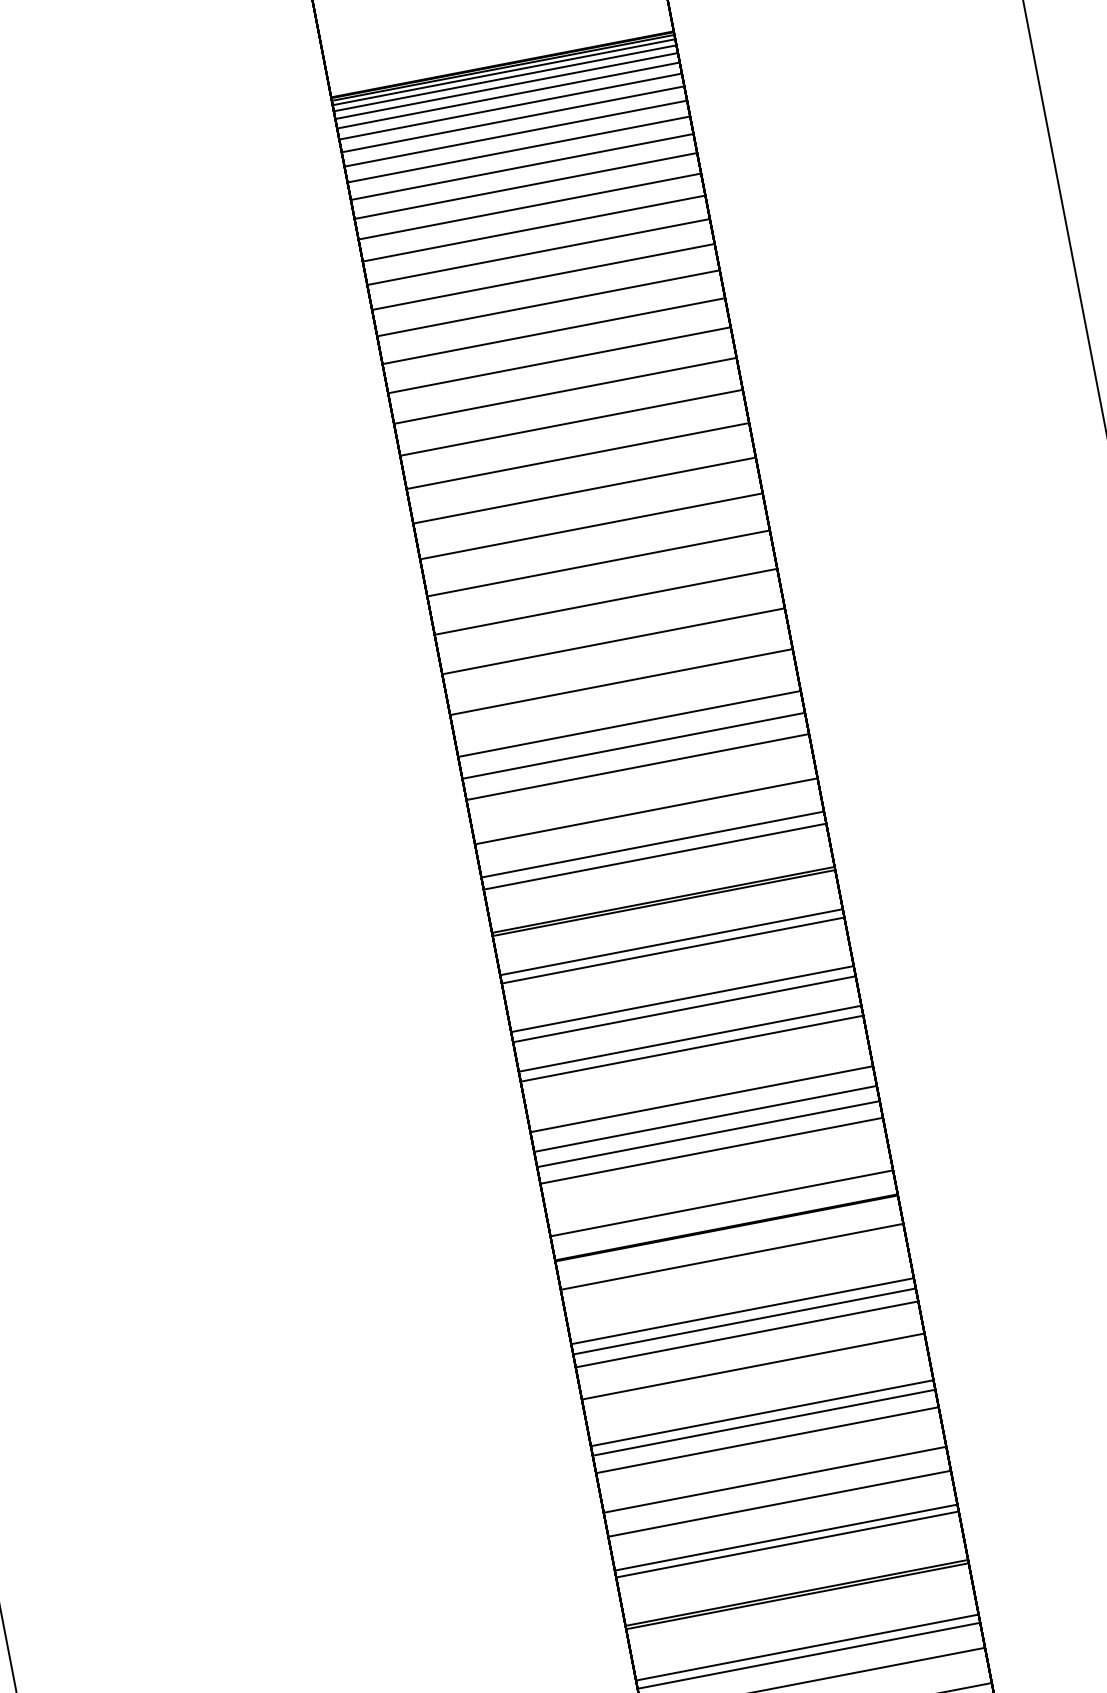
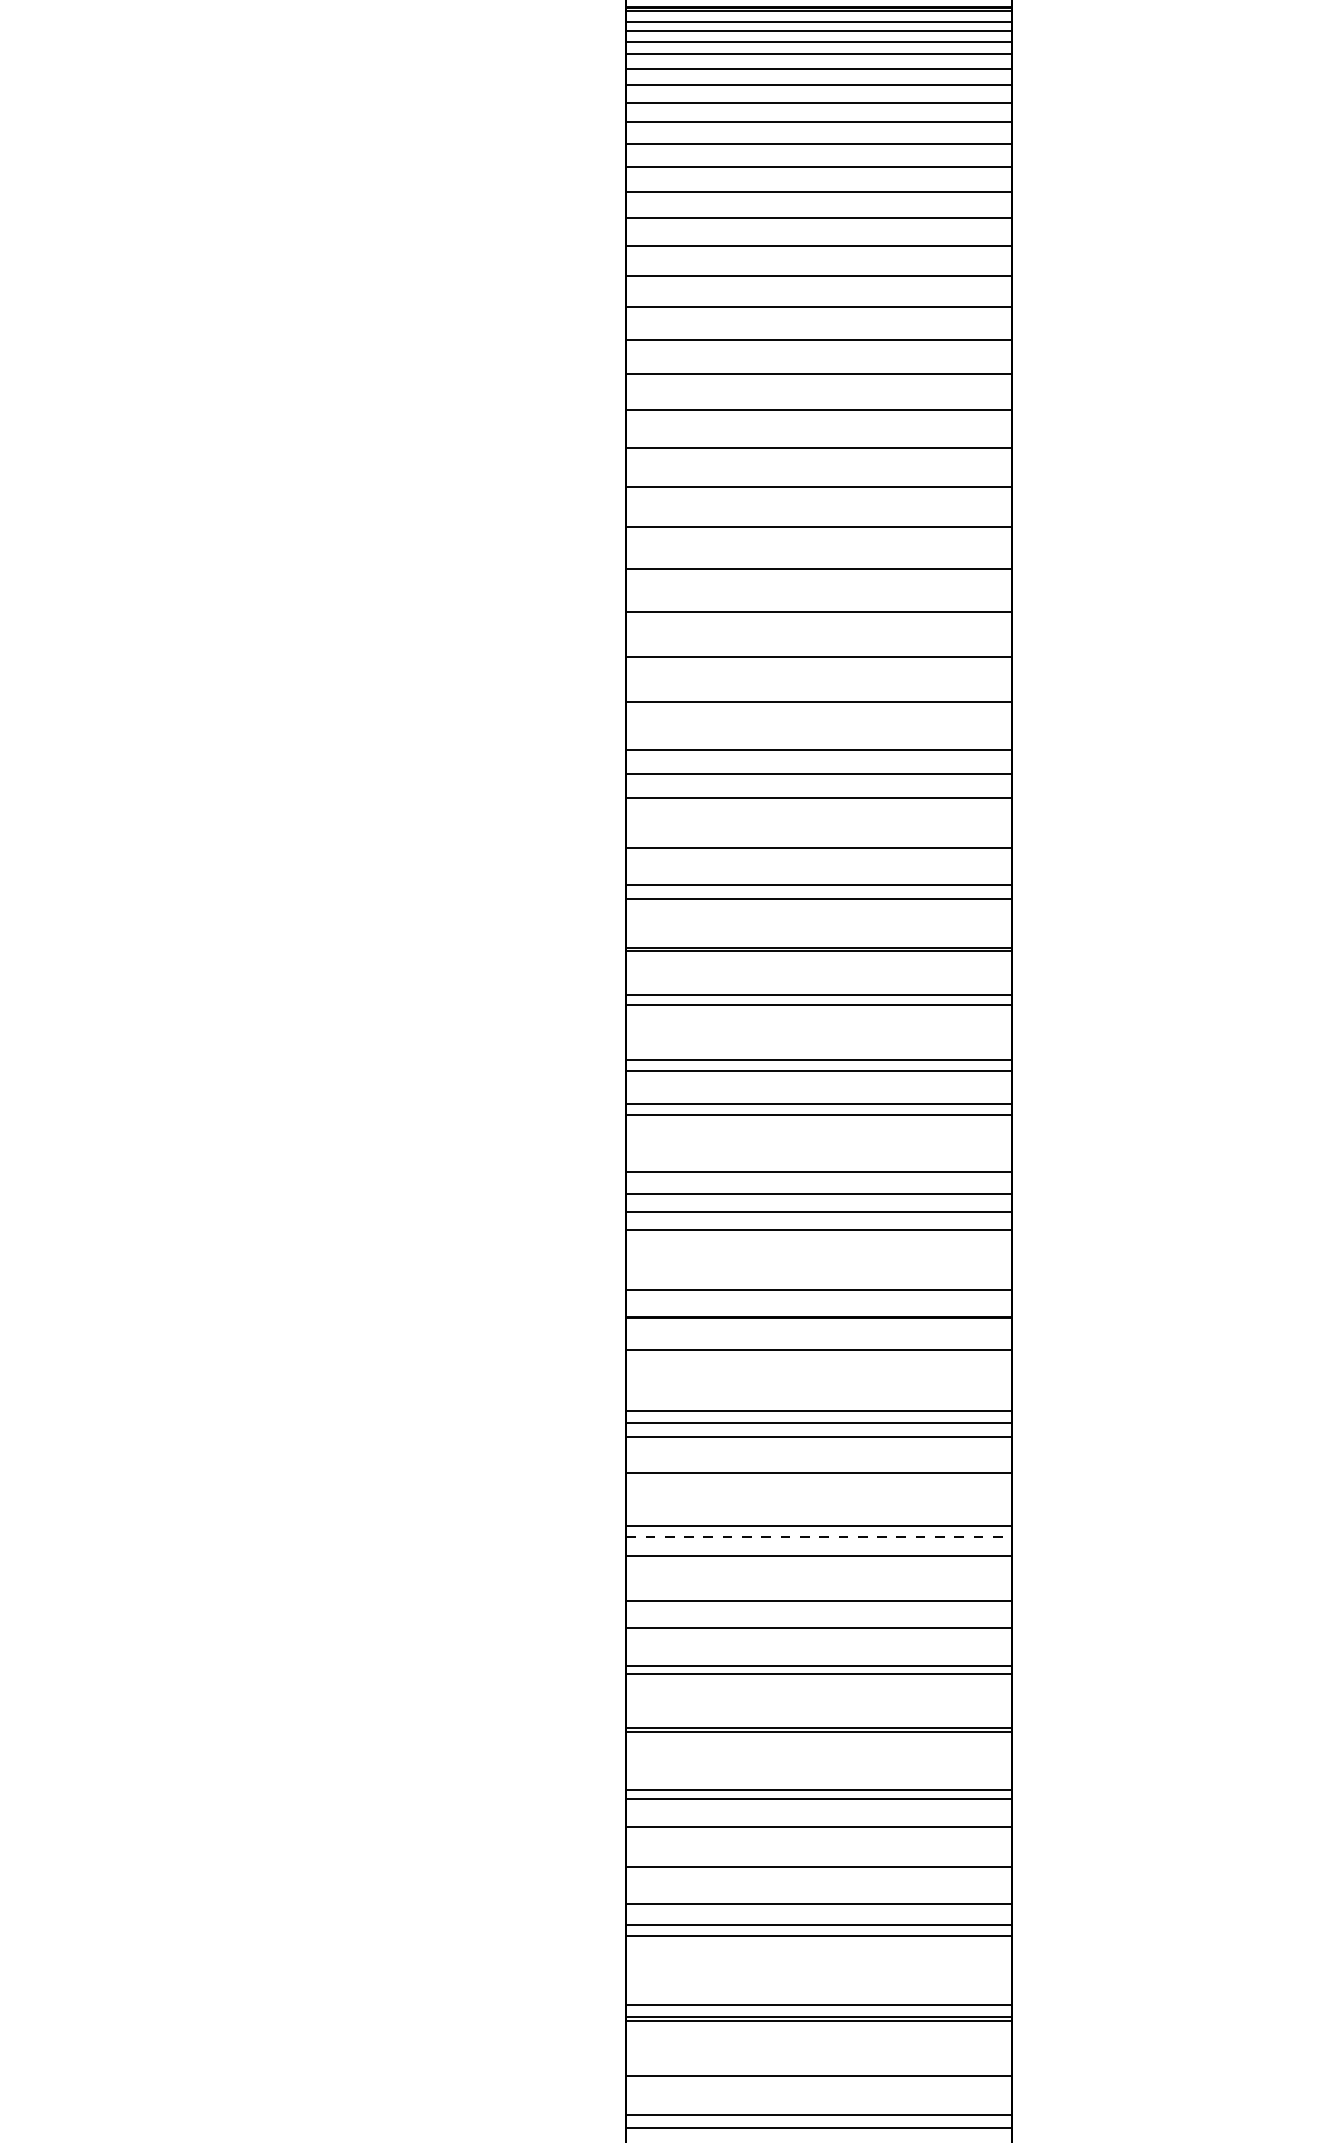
line: (504, 72) -> (819, 15), removed
line: (764, 1422) -> (819, 1536), solid -> dashed

